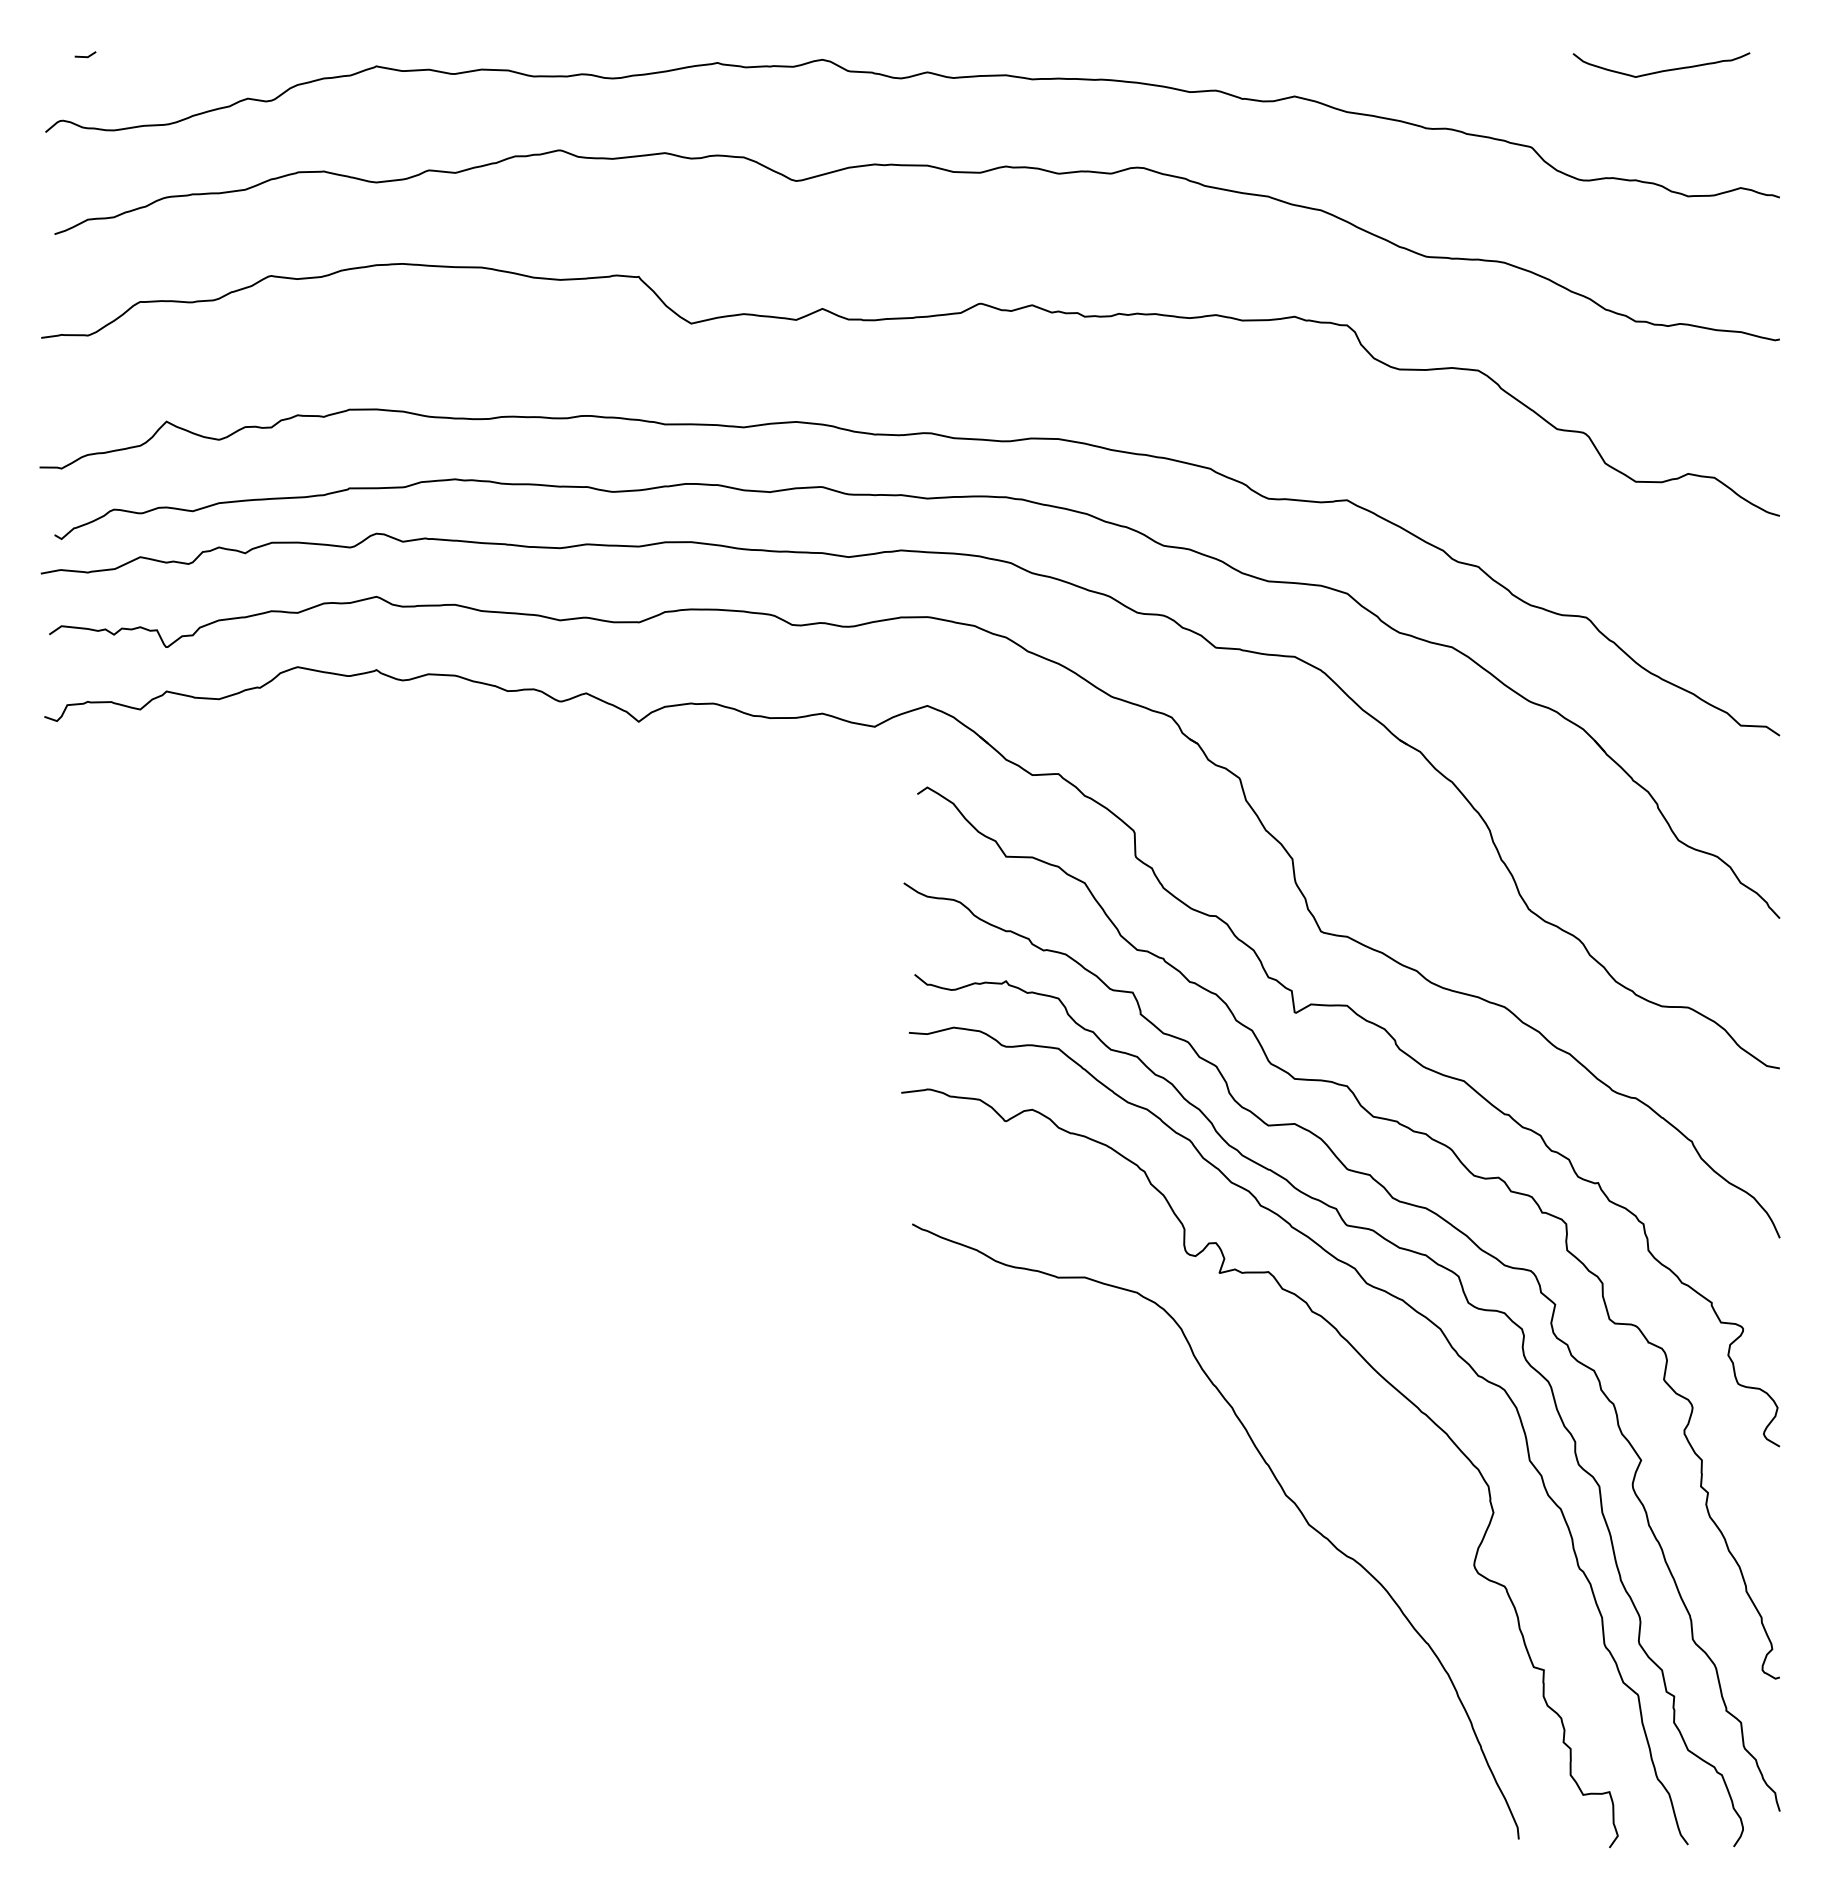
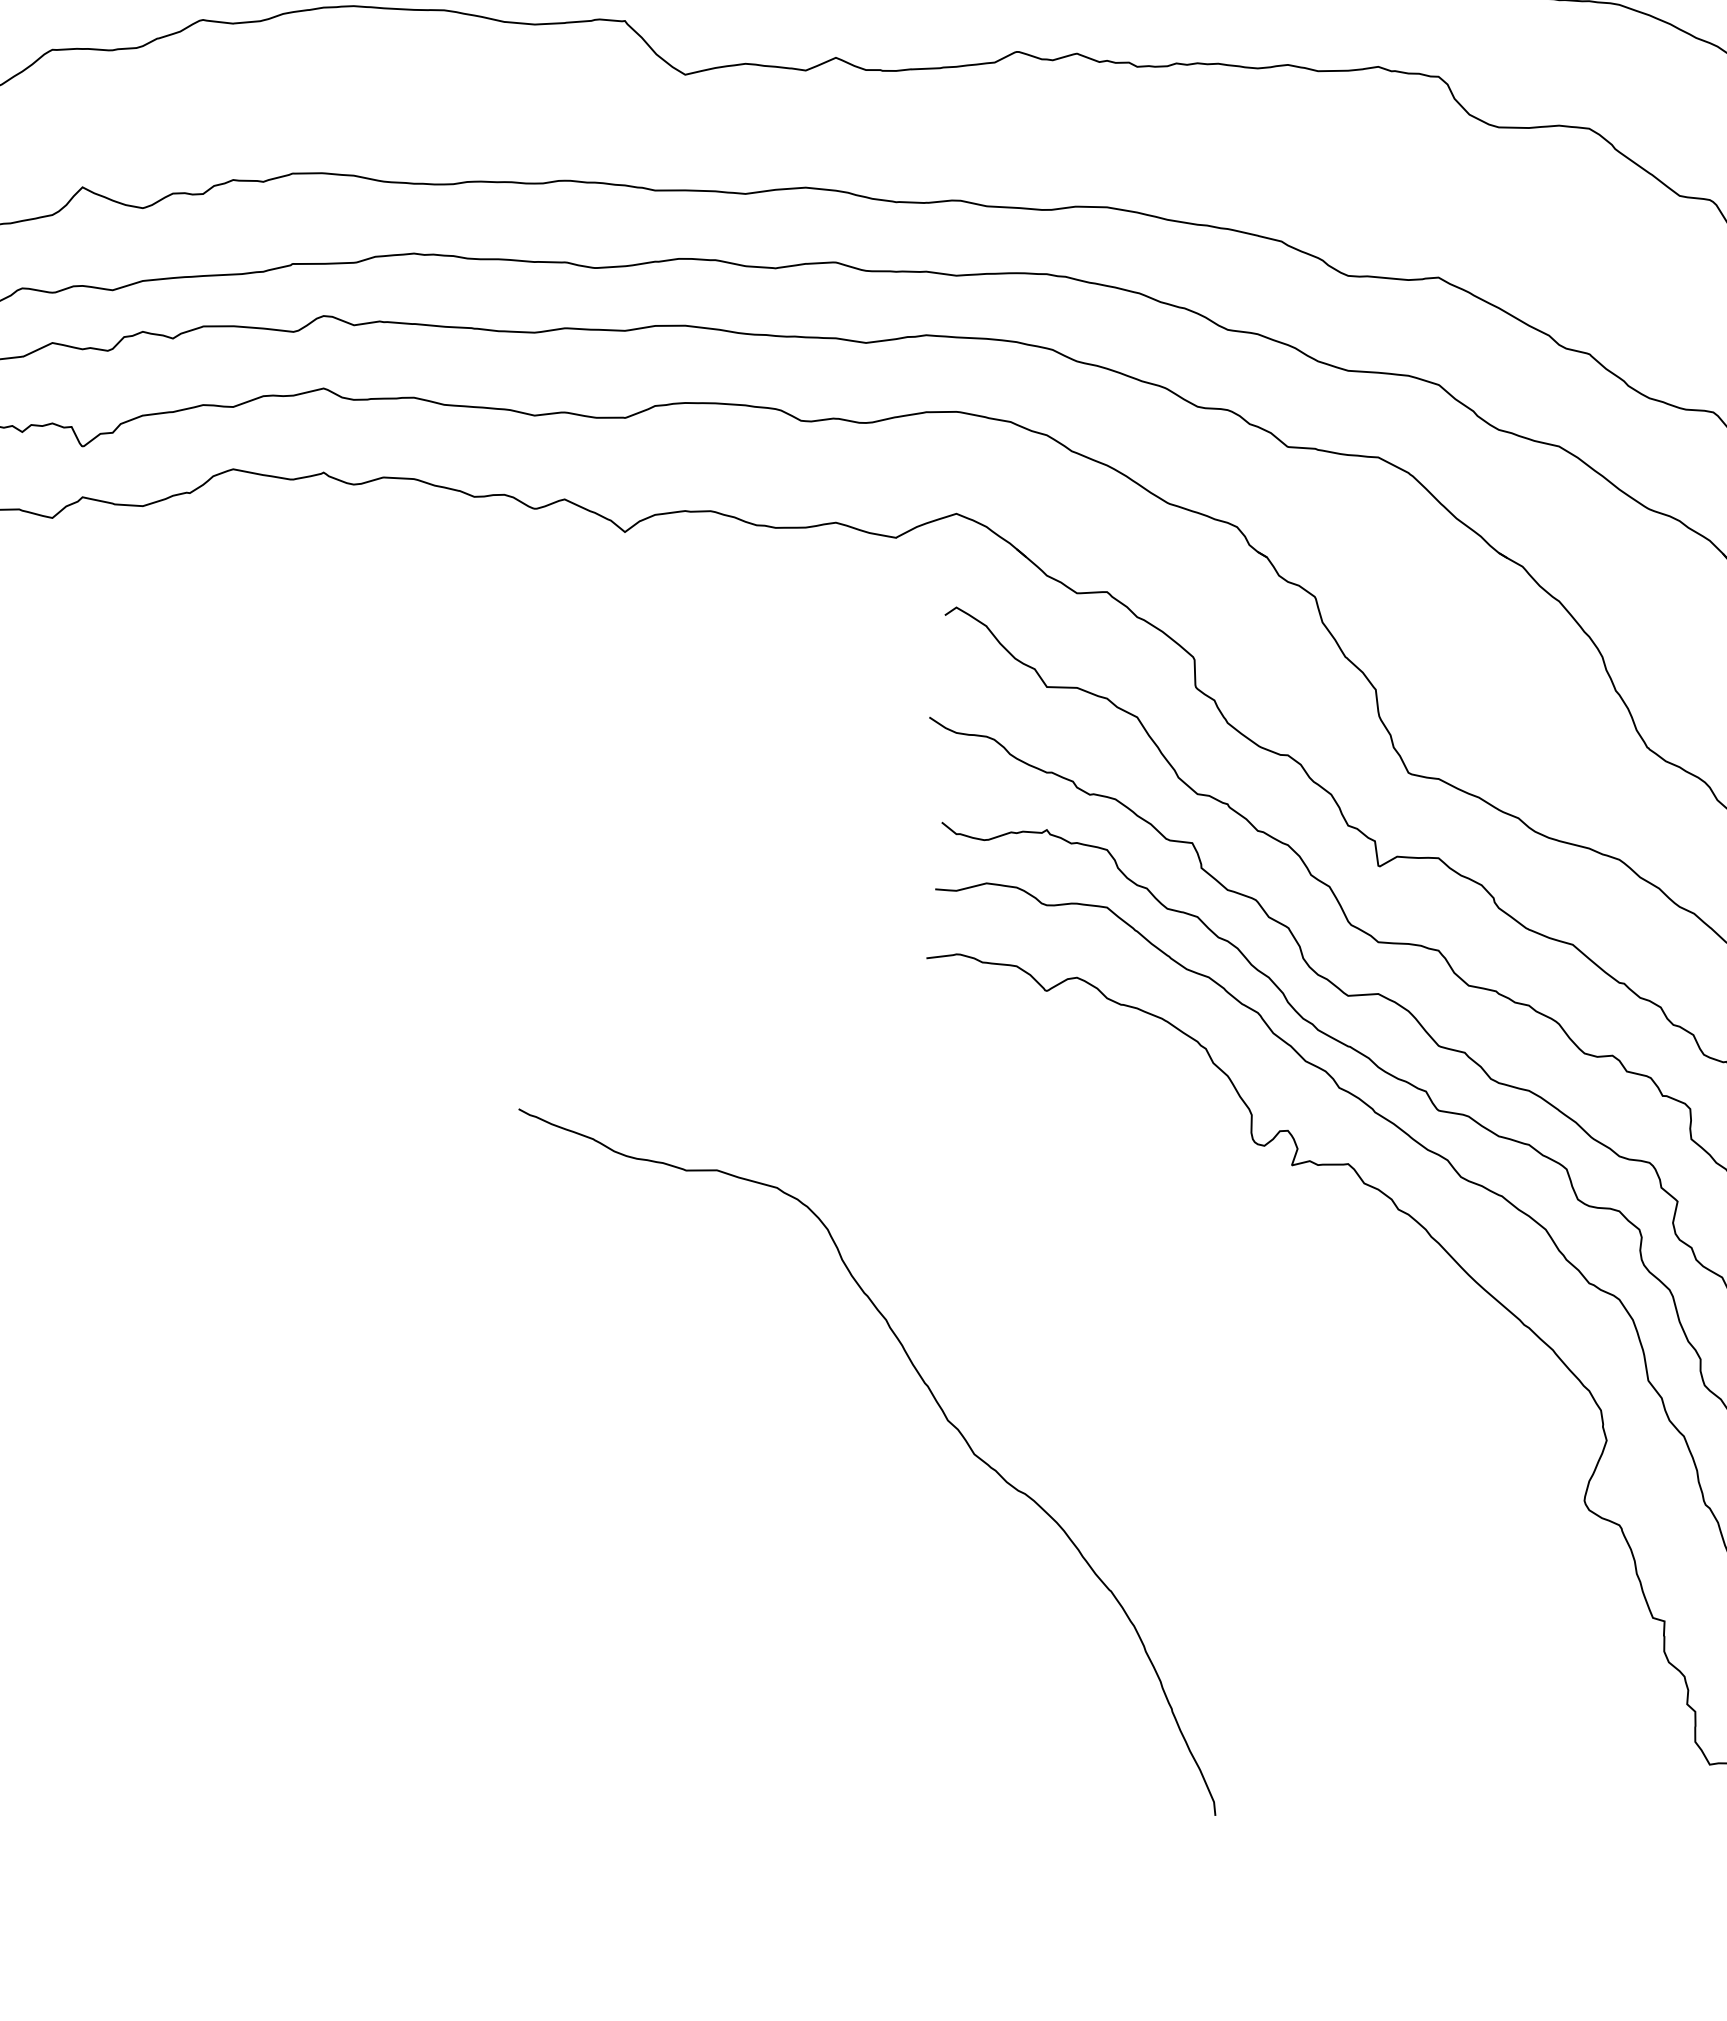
curve: (1283, 1493) -> (945, 1418), moved

